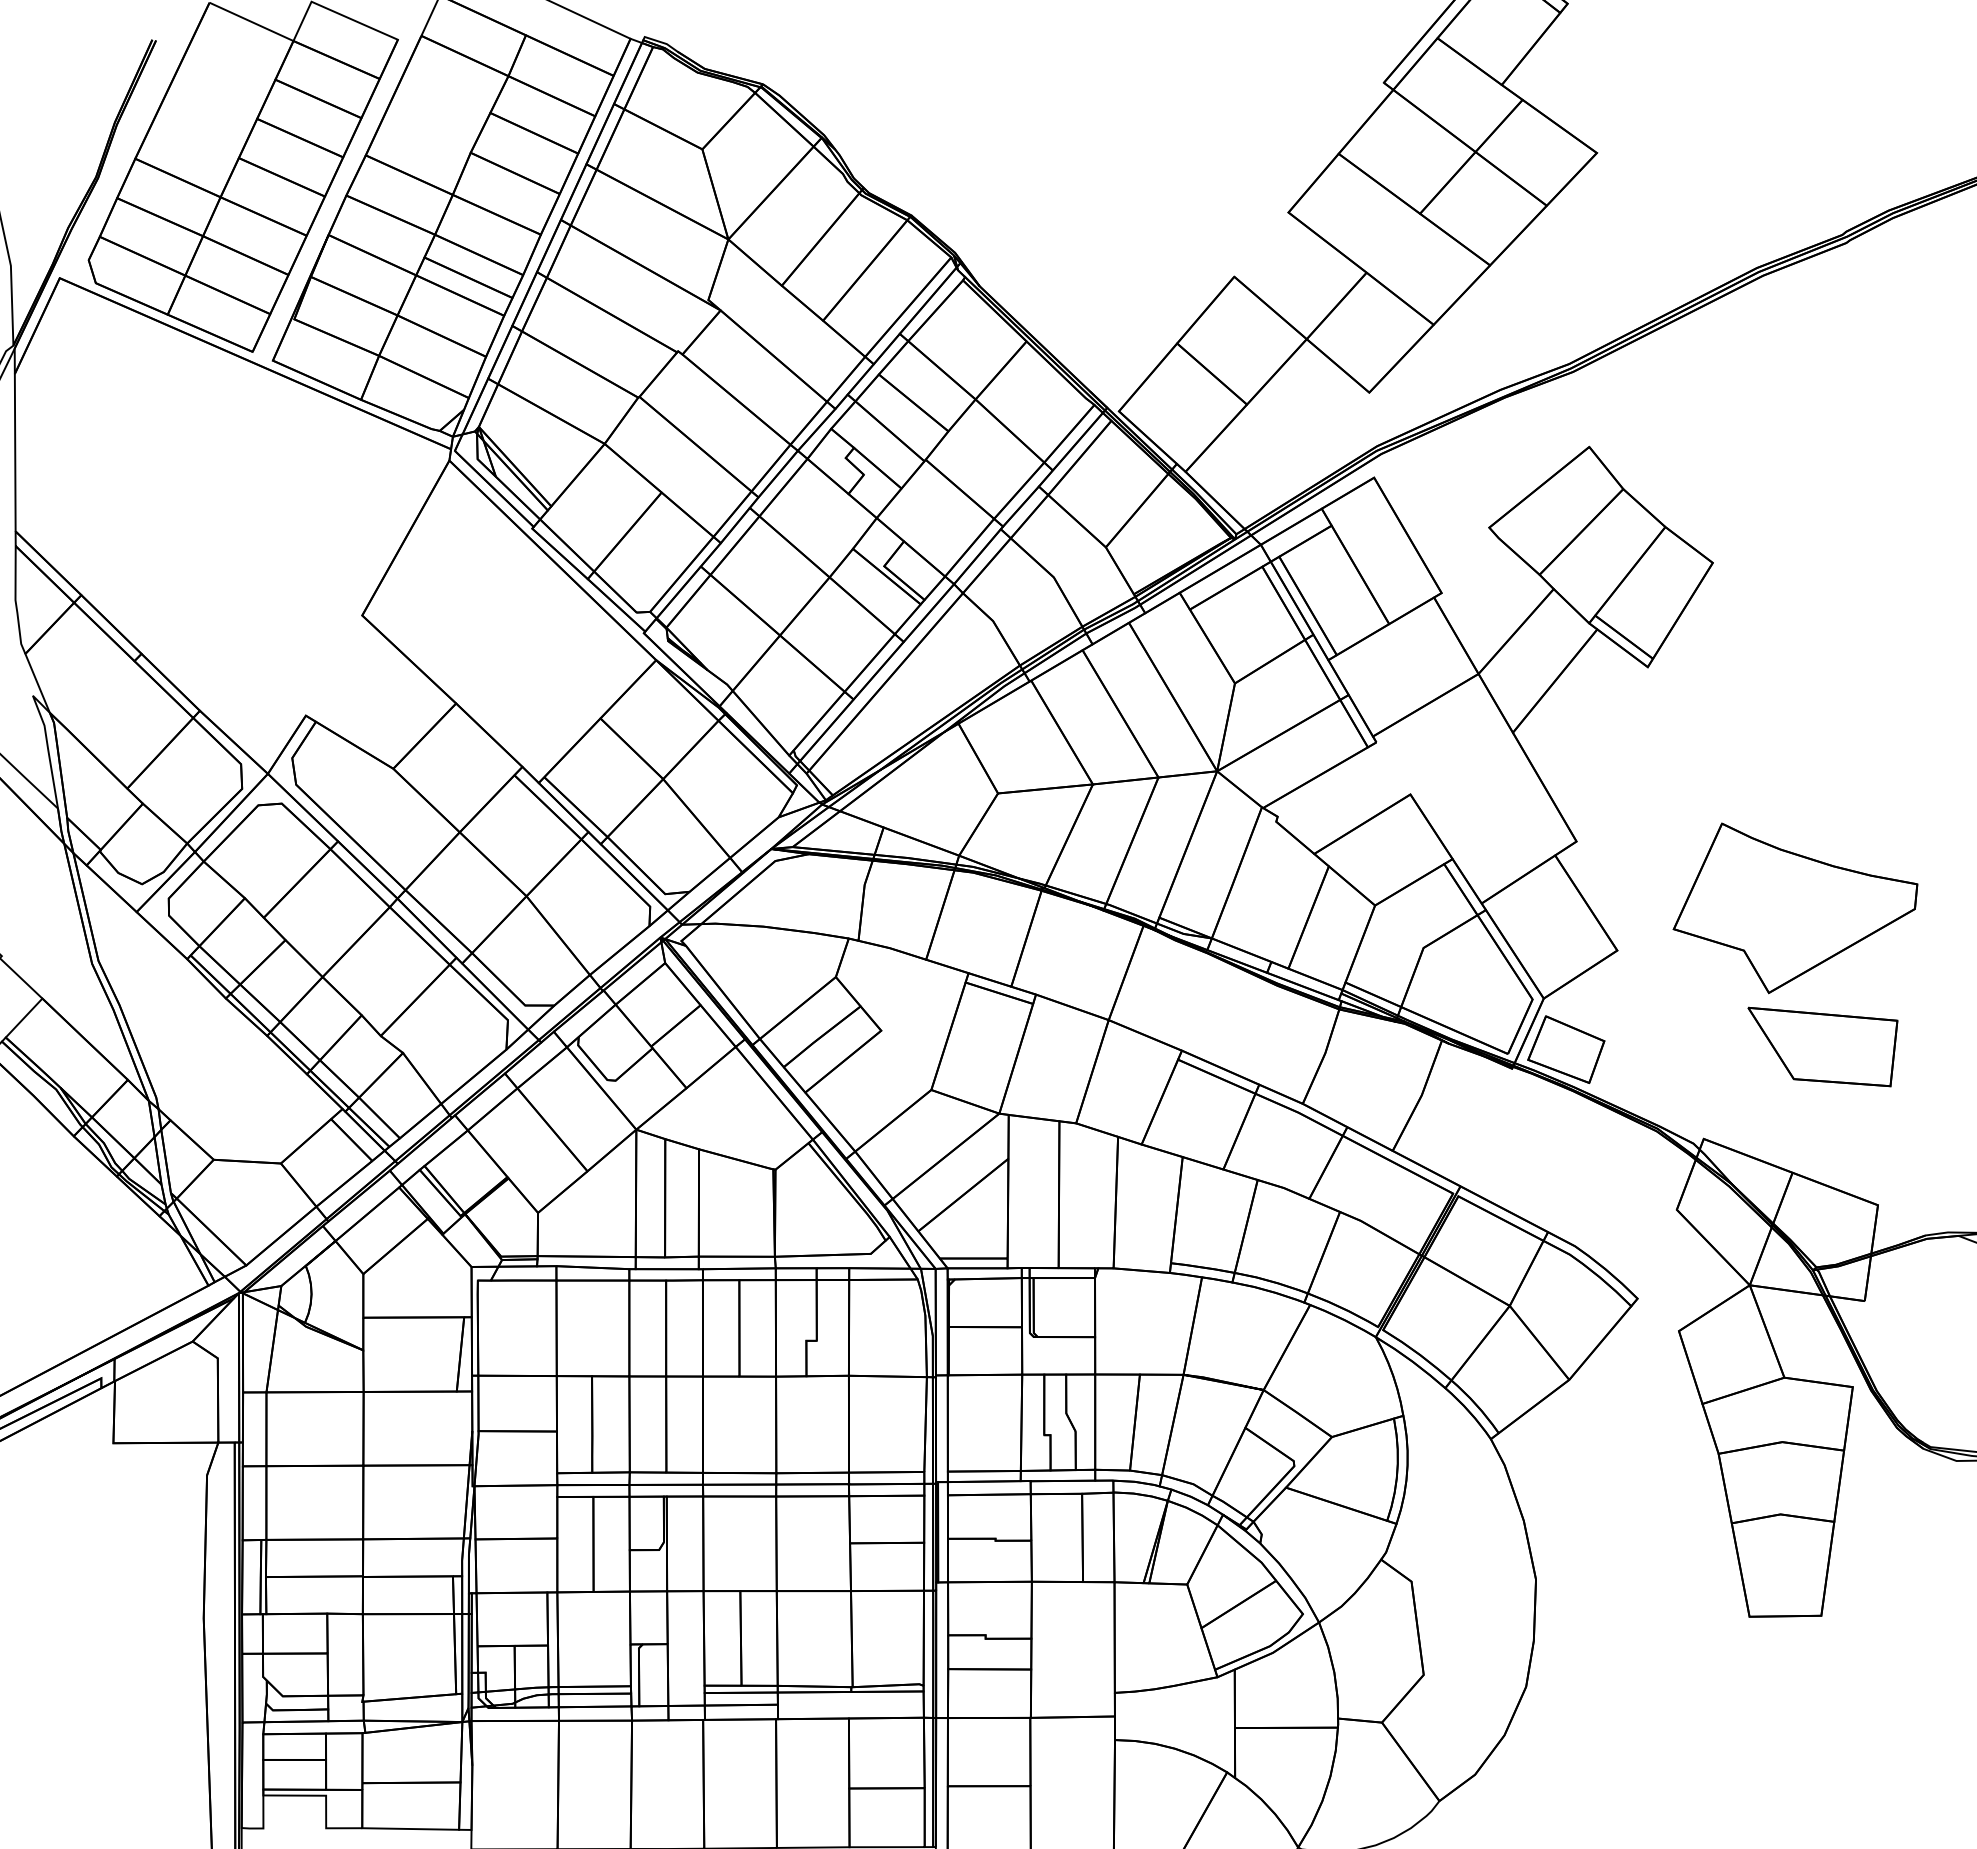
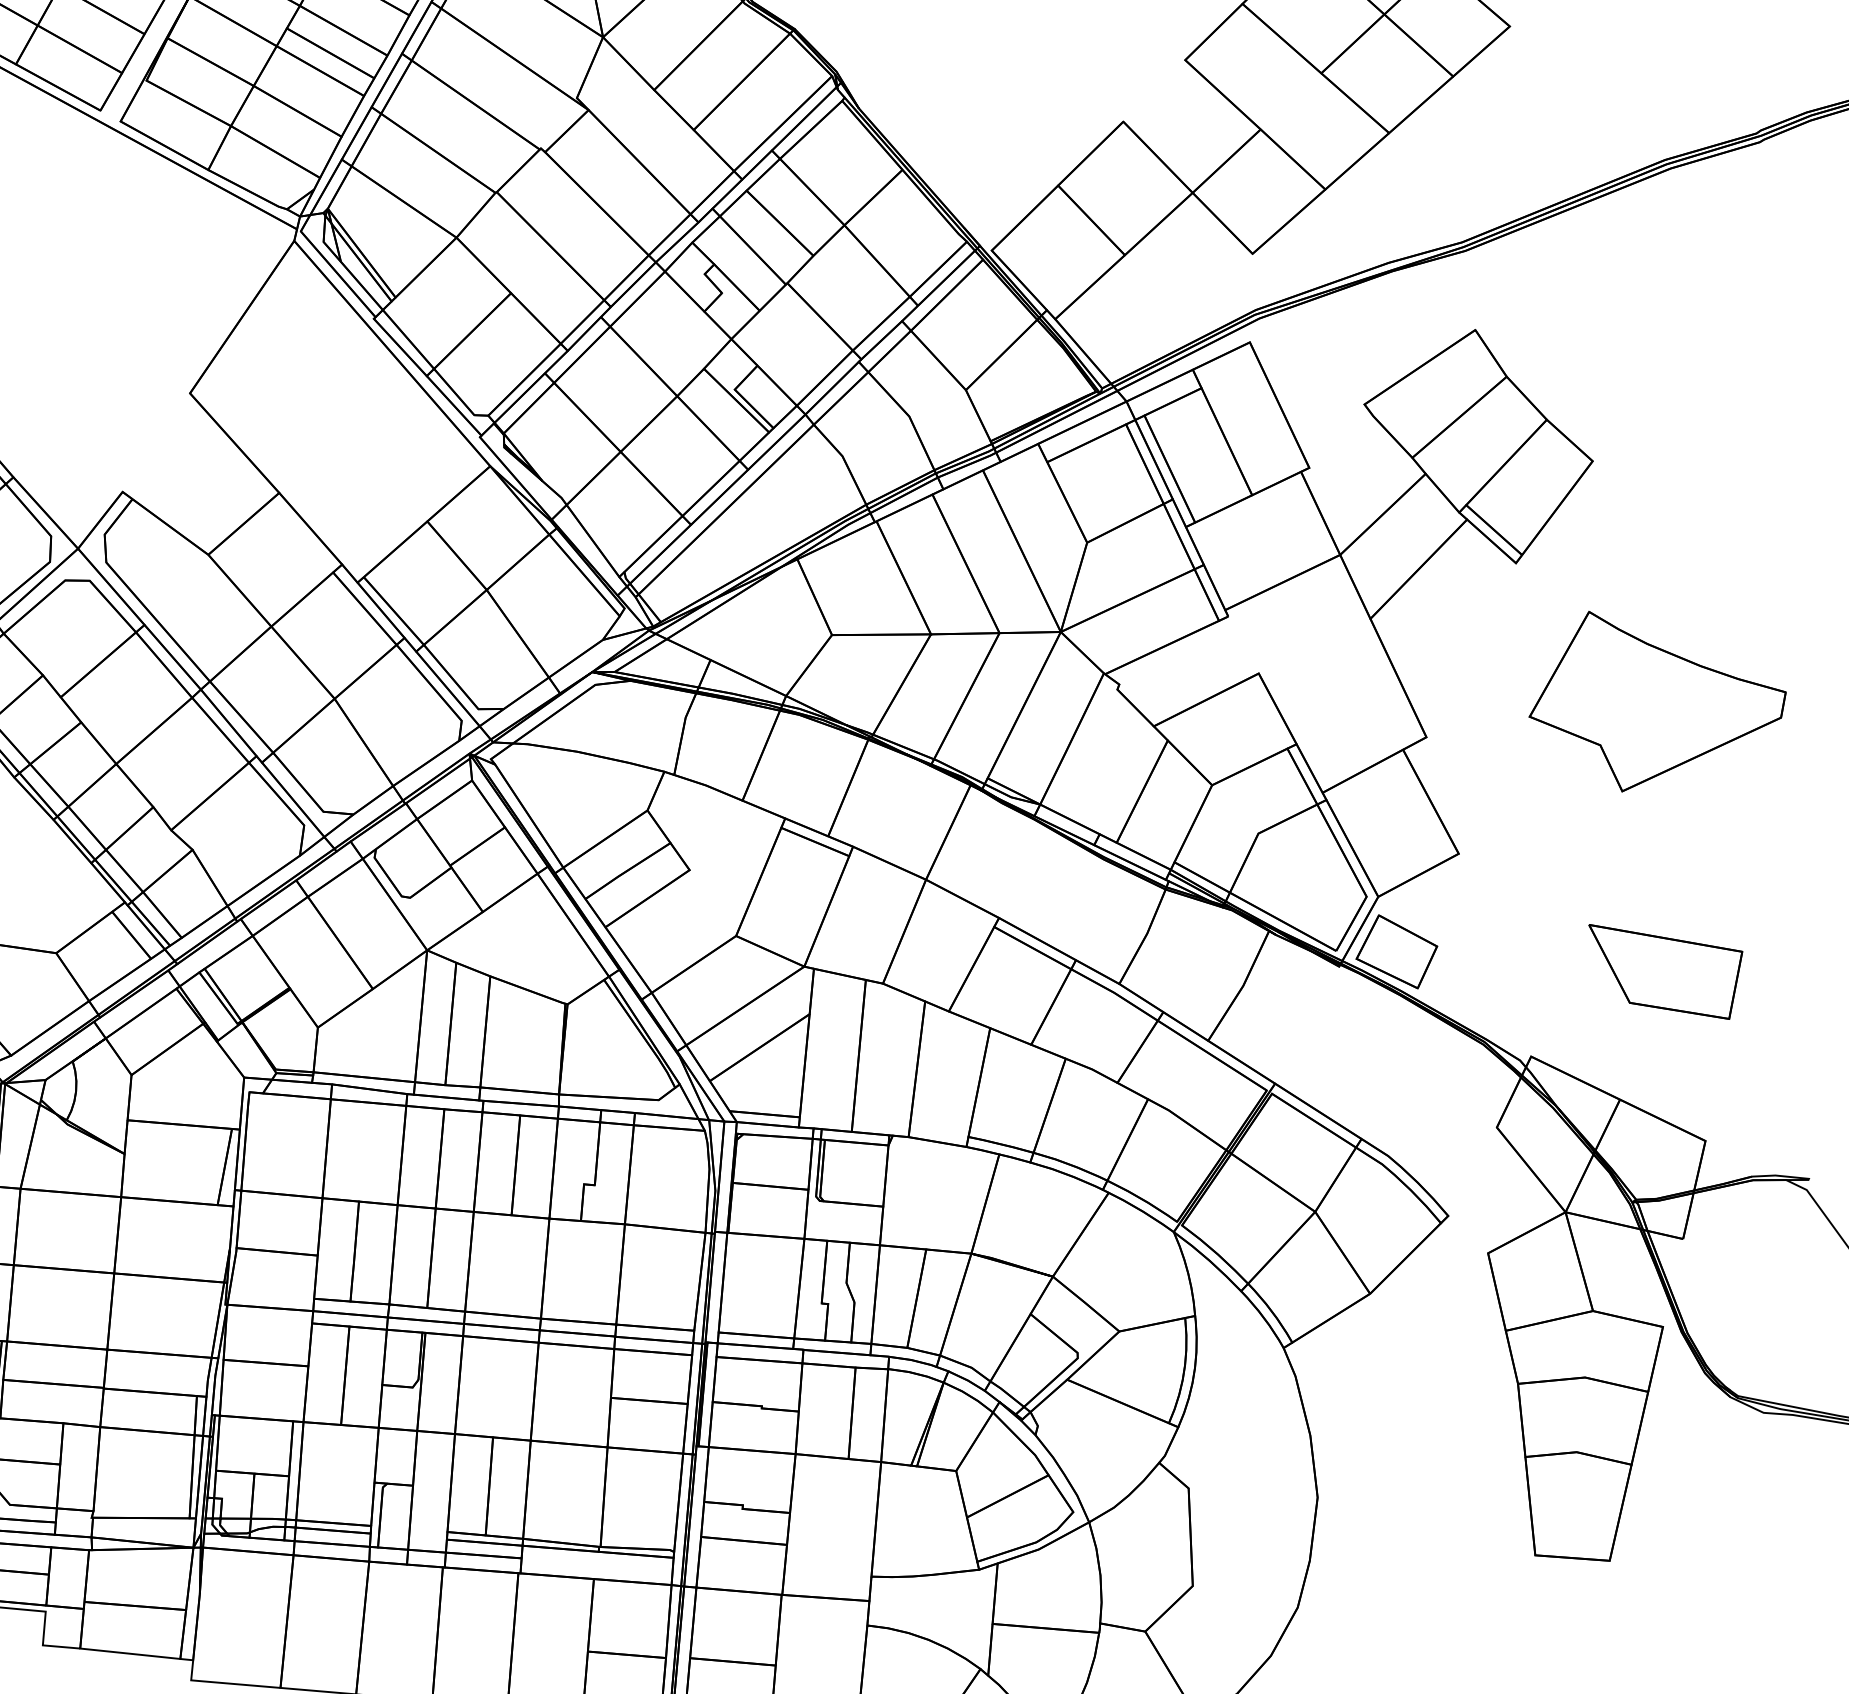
part: (1795, 908) -> (1657, 706), moved

